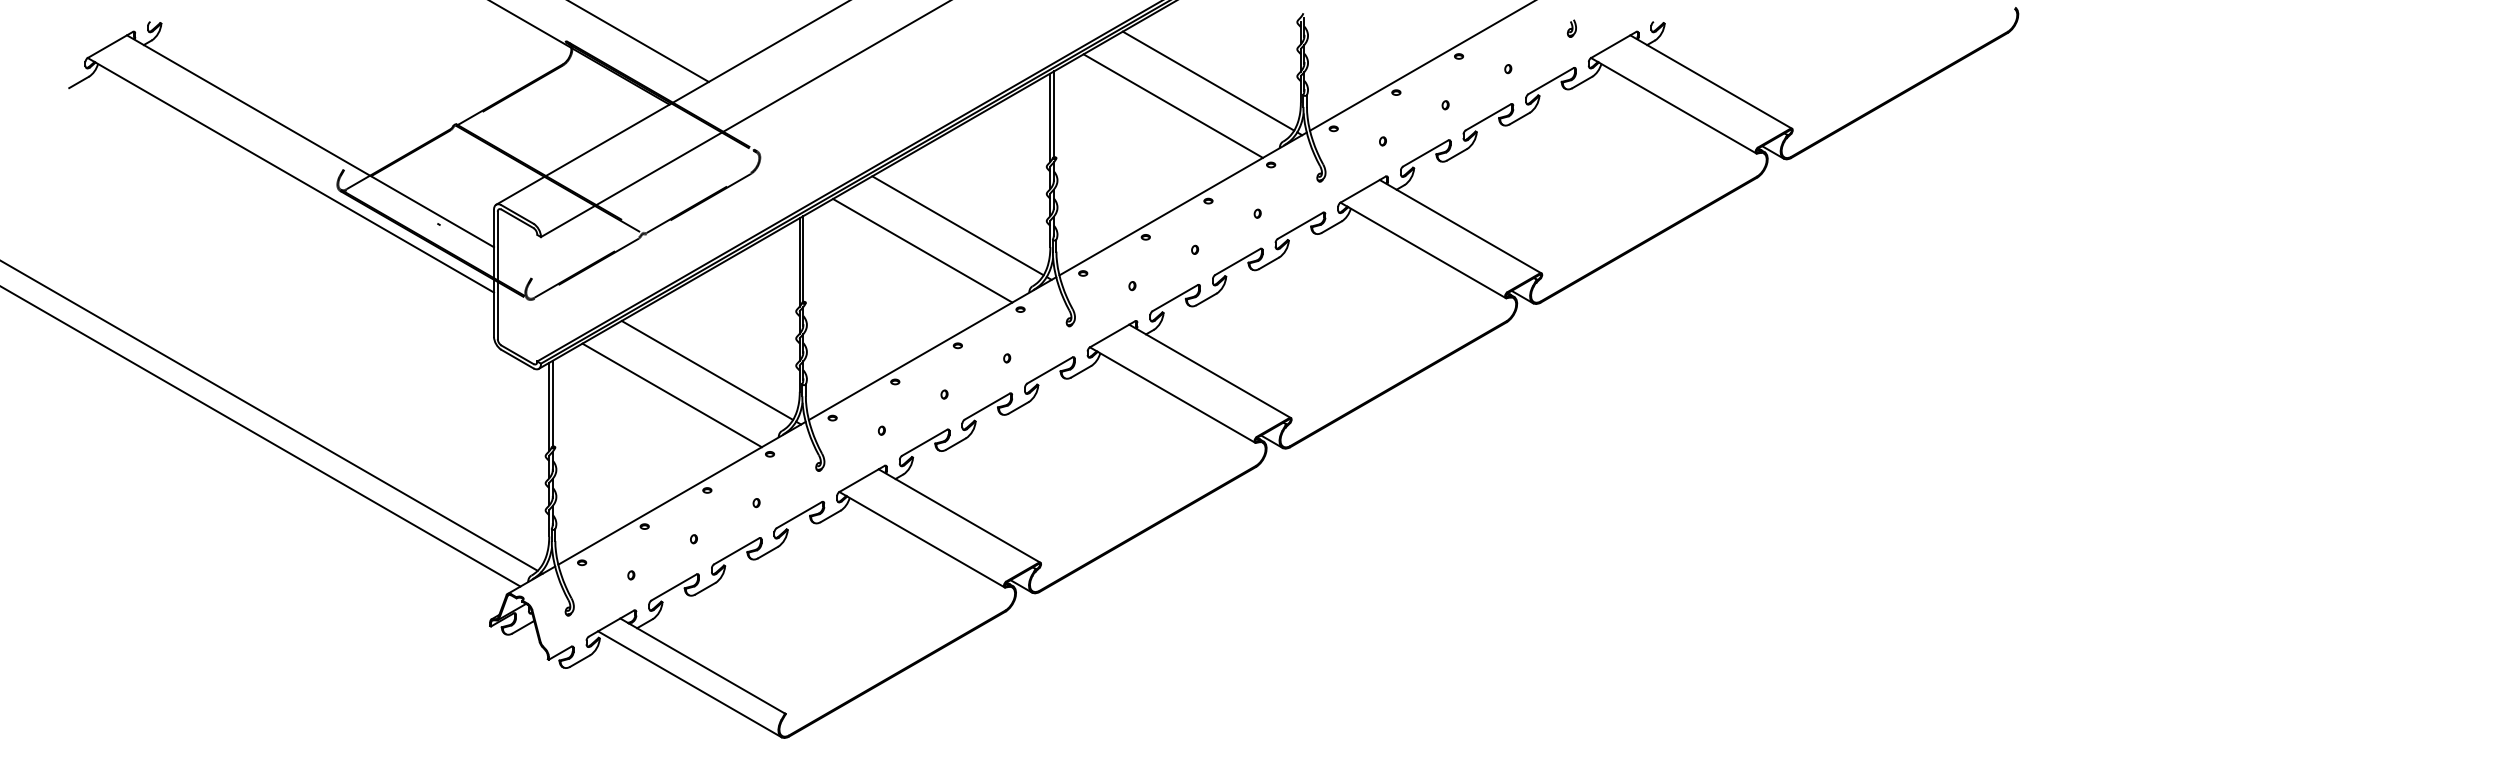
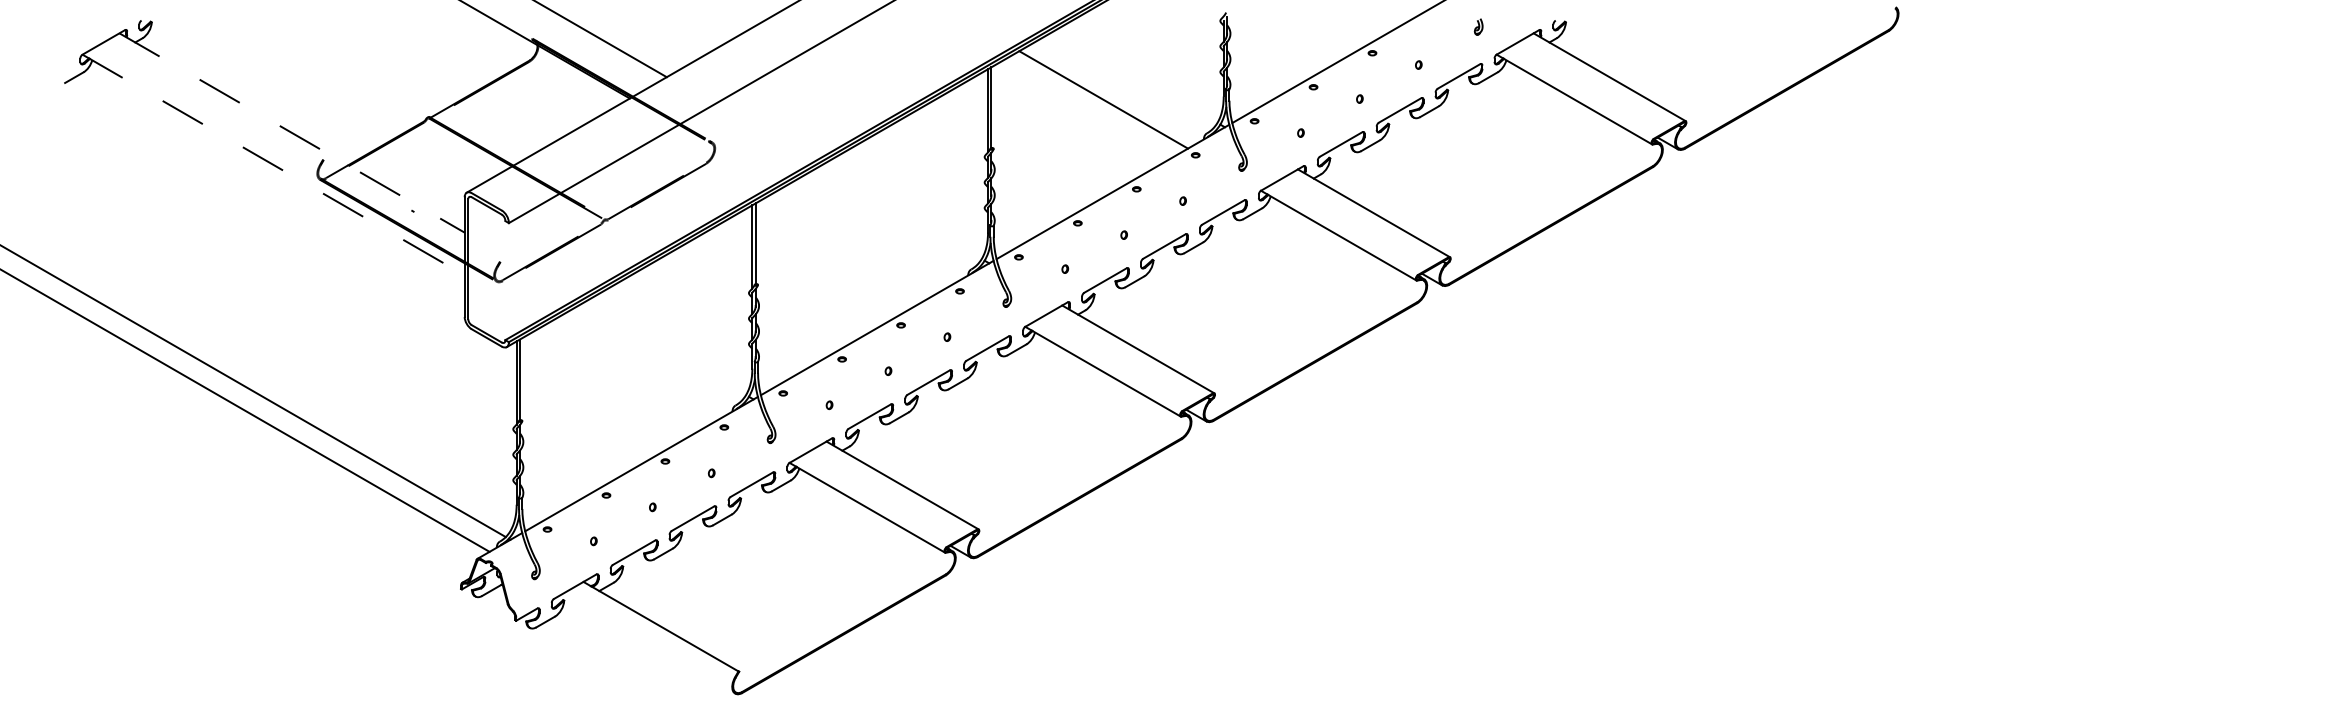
line: (1208, 80) -> (1136, 75), removed
line: (310, 141) -> (292, 133), solid -> dashed
line: (290, 175) -> (273, 165), solid -> dashed
line: (957, 225) -> (900, 212), removed
line: (922, 250) -> (867, 235), removed
line: (707, 369) -> (665, 347), removed
line: (671, 395) -> (631, 372), removed
line: (689, 684) -> (648, 644), removed

